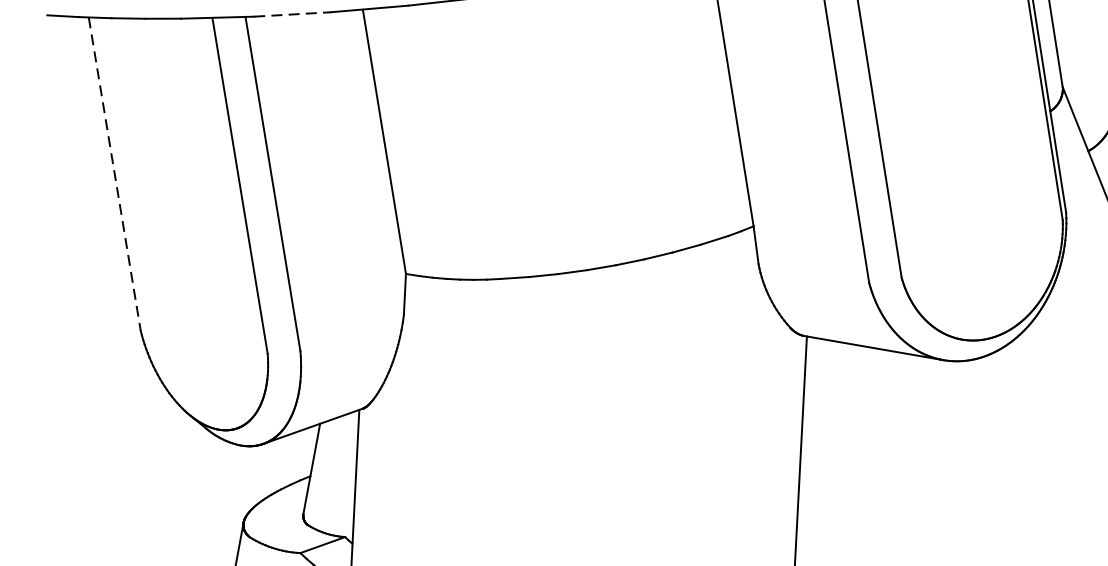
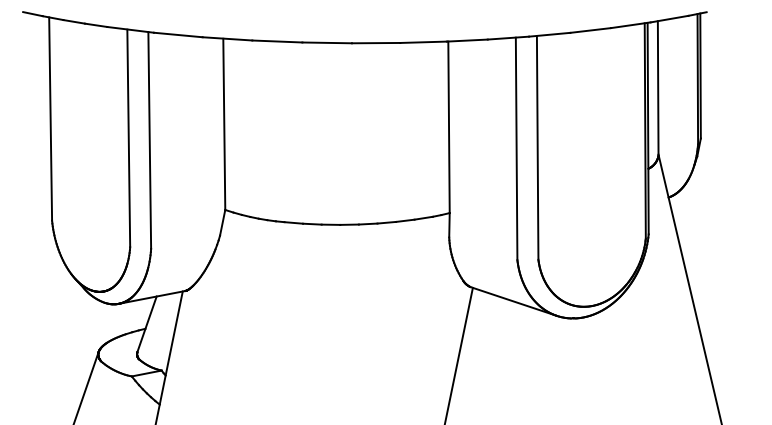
line: (292, 15) -> (178, 35), dashed -> solid
line: (114, 174) -> (50, 119), dashed -> solid

